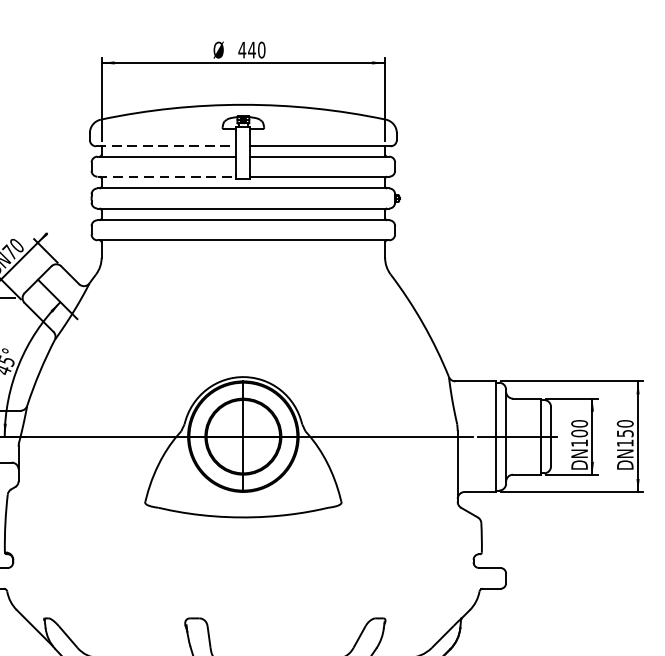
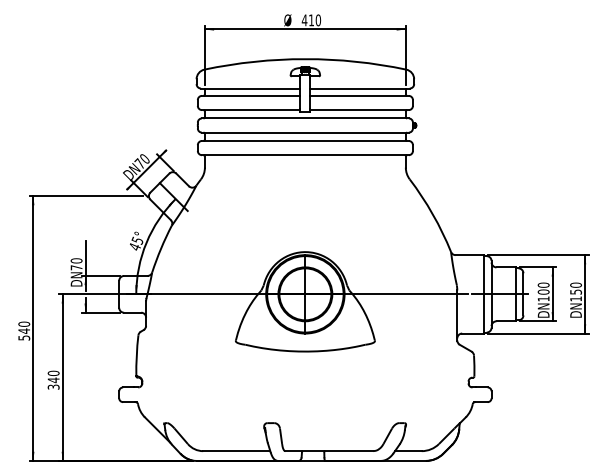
text: (252, 50) -> (311, 20), 440 -> 410
line: (165, 146) -> (250, 88), dashed -> solid
line: (167, 177) -> (251, 110), dashed -> solid

